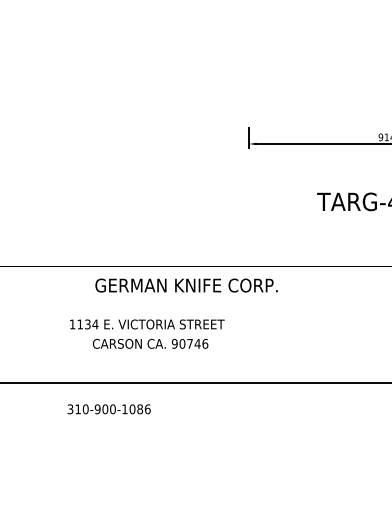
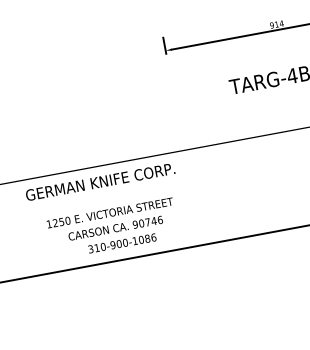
text: (186, 285) -> (100, 182), moved
text: (87, 324) -> (61, 222), 1134 -> 1250
text: (108, 409) -> (121, 243), moved

